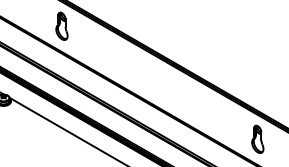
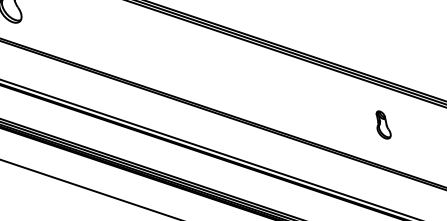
part: (257, 138) -> (381, 123), size x0.6

